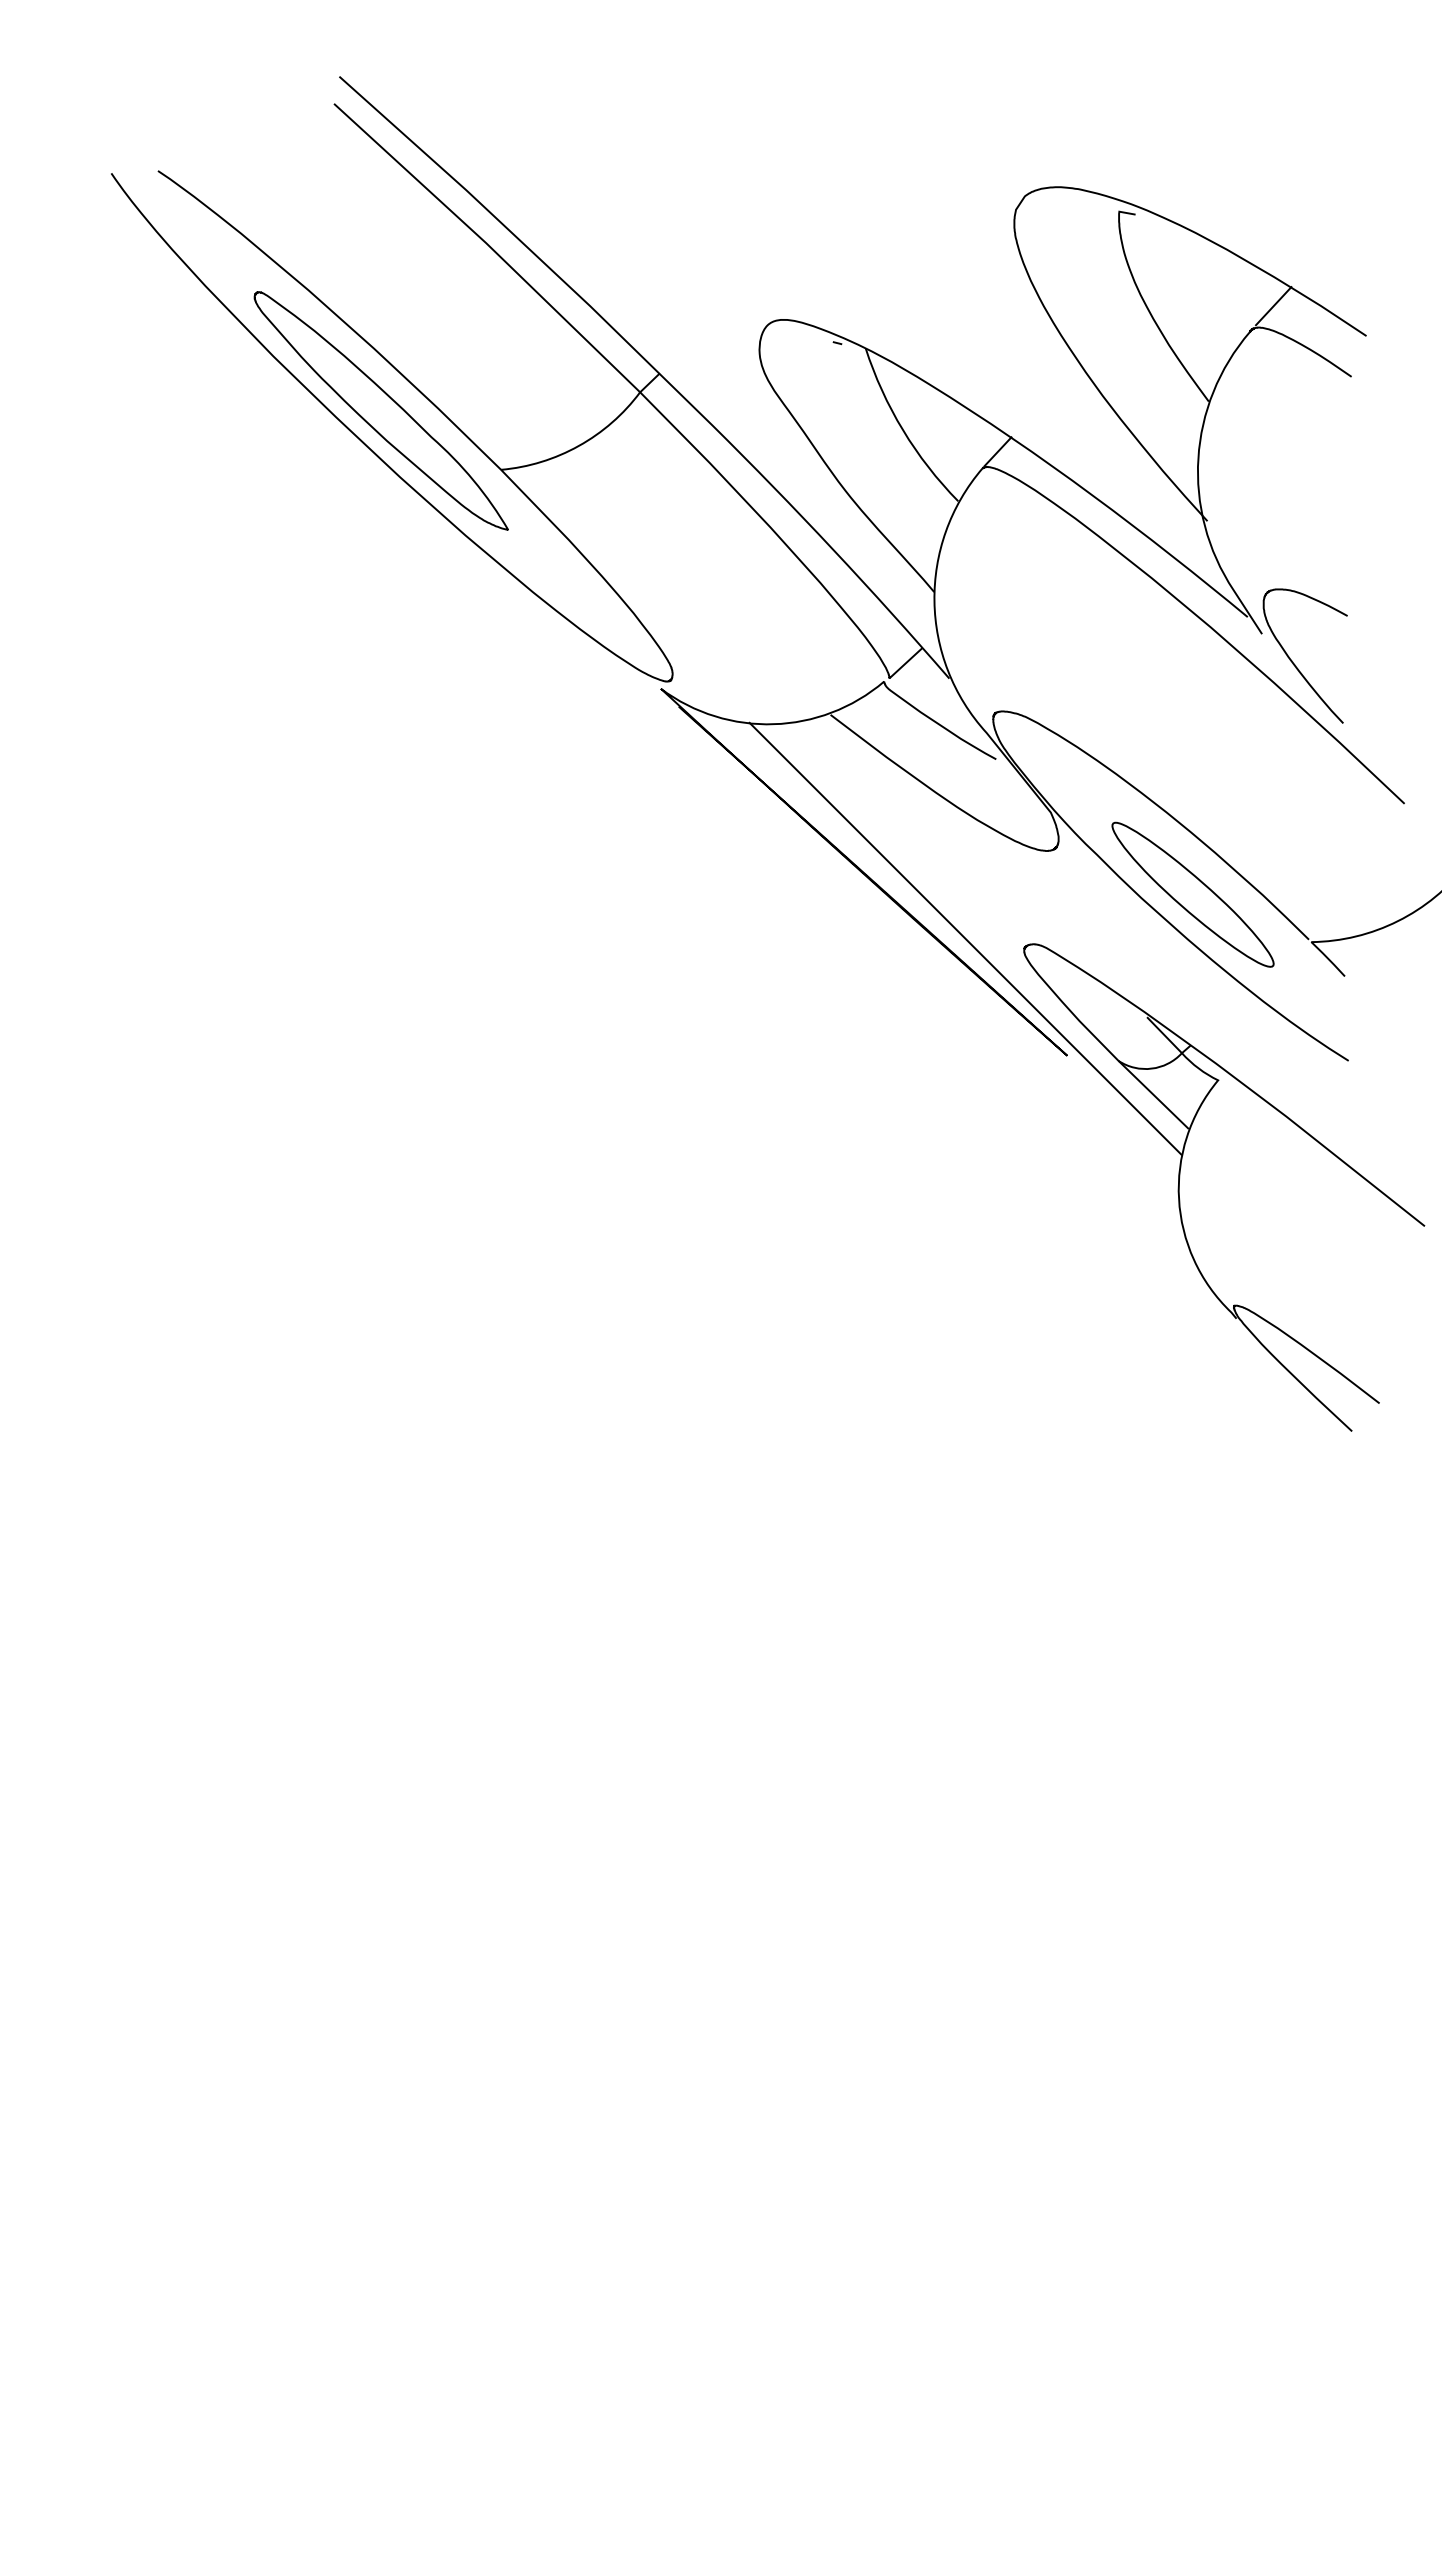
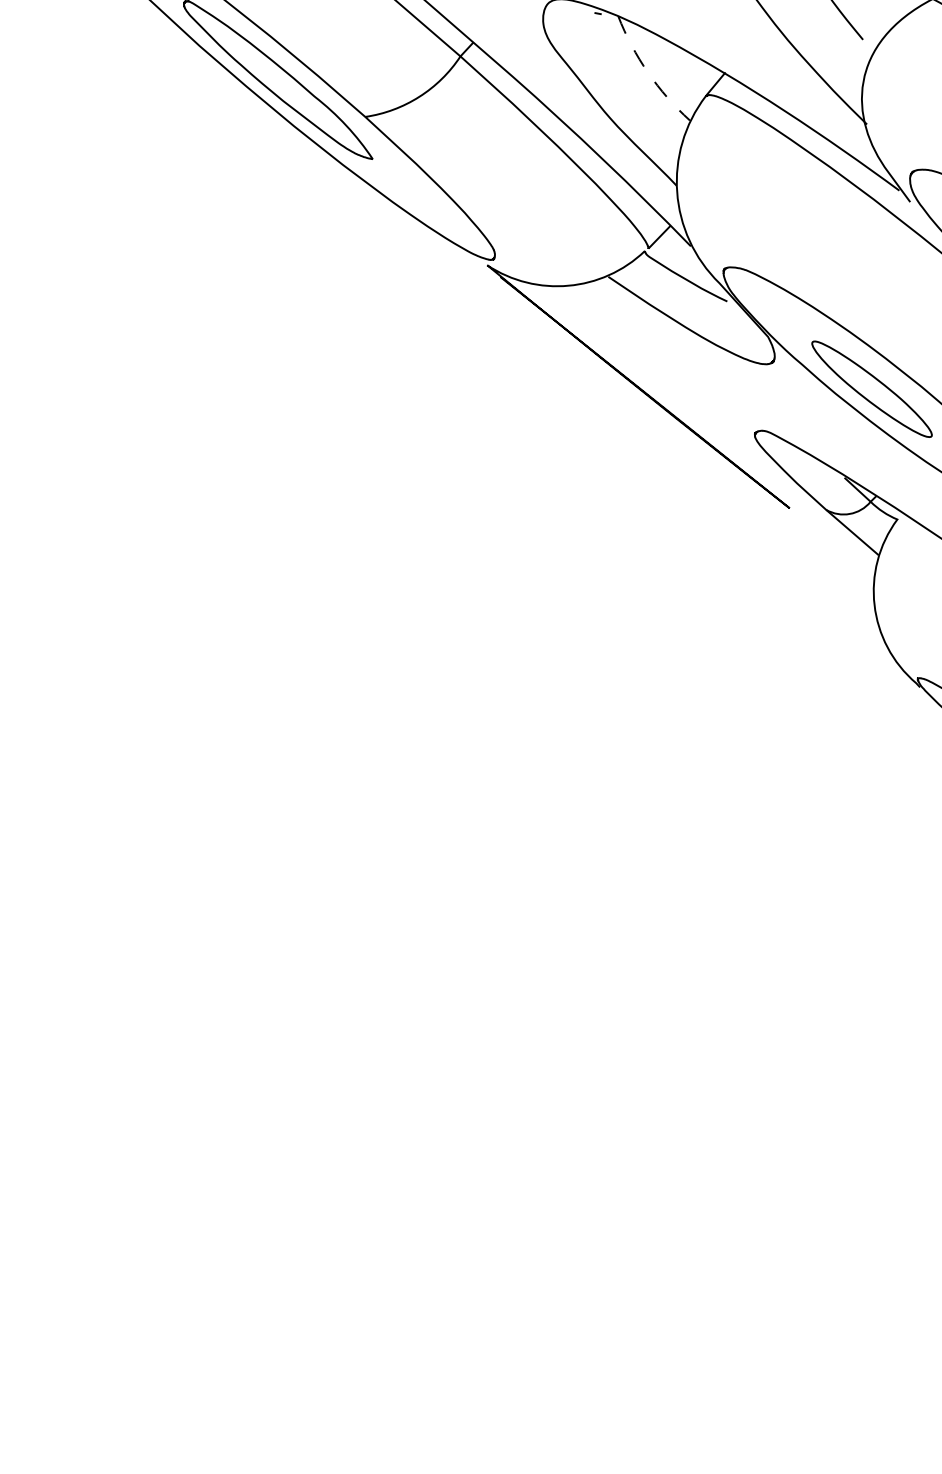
arc: (903, 430) -> (648, 72), solid -> dashed
line: (965, 938) -> (712, 429), removed

